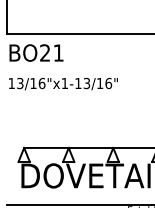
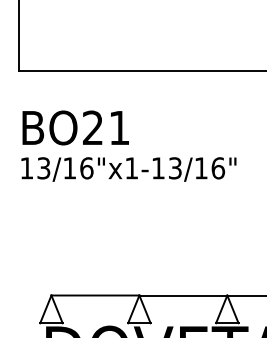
text: (36, 52) -> (75, 126), moved

